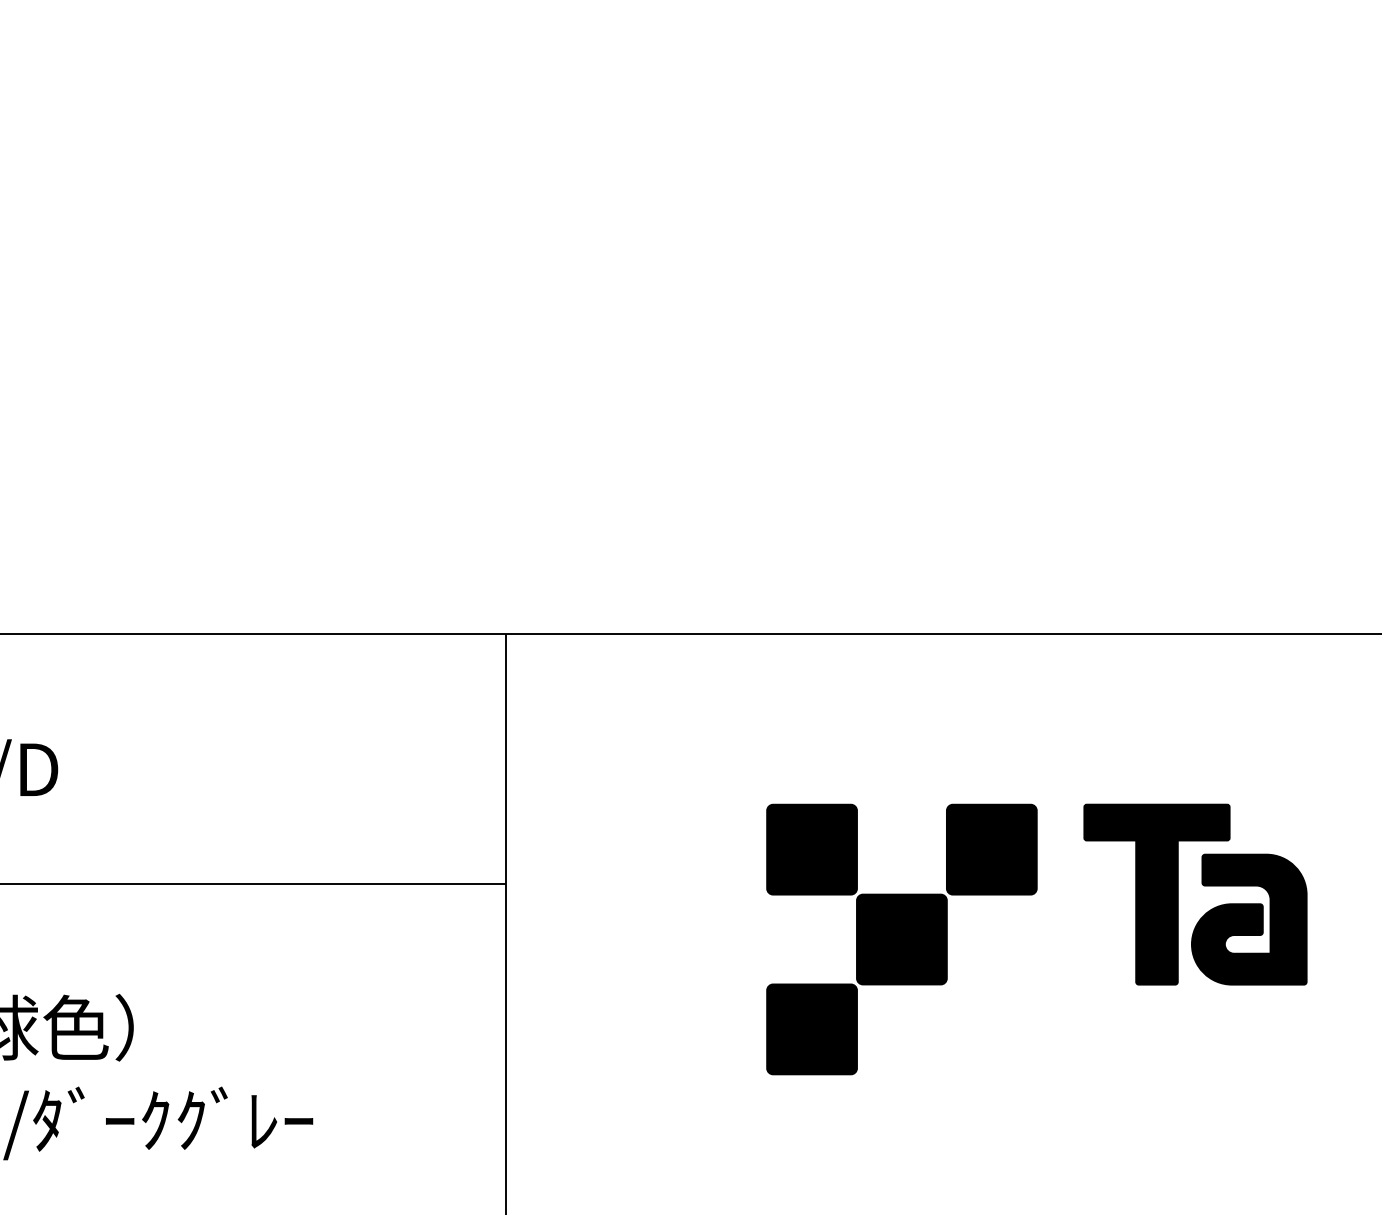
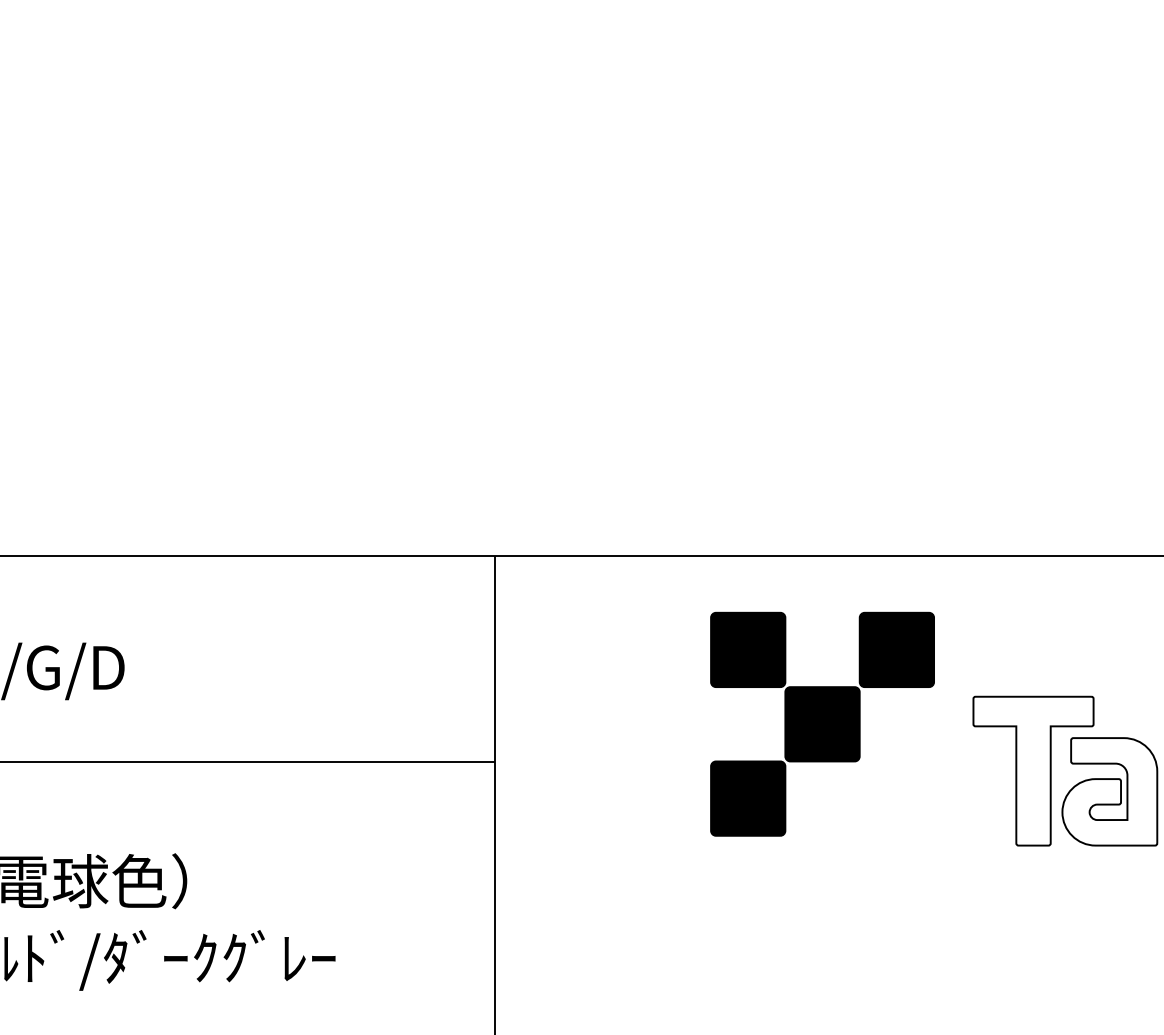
fill: (1156, 893) -> (1033, 770), removed
fill: (1248, 919) -> (1109, 791), removed
part: (901, 938) -> (822, 723), moved

